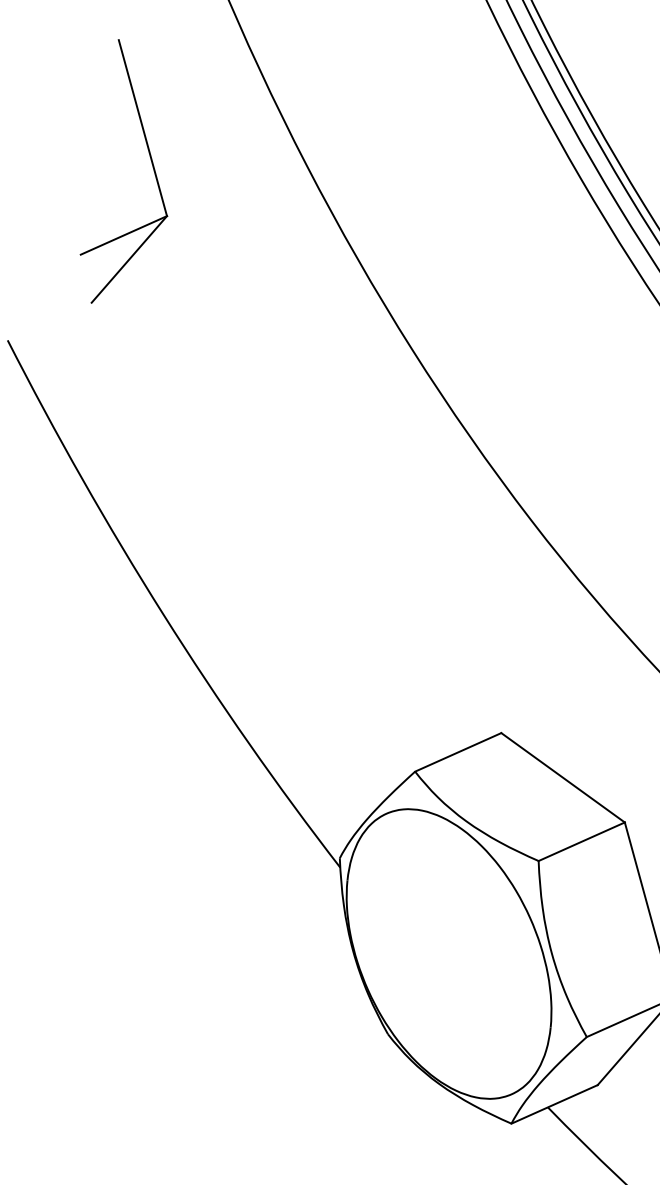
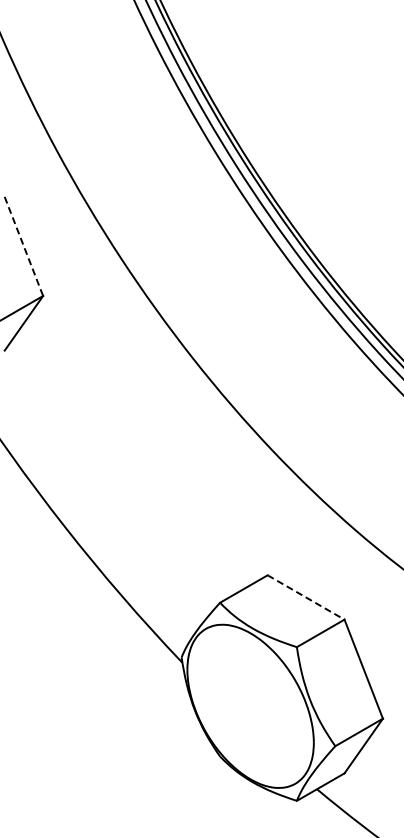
line: (143, 128) -> (24, 246), solid -> dashed
line: (563, 777) -> (306, 597), solid -> dashed

